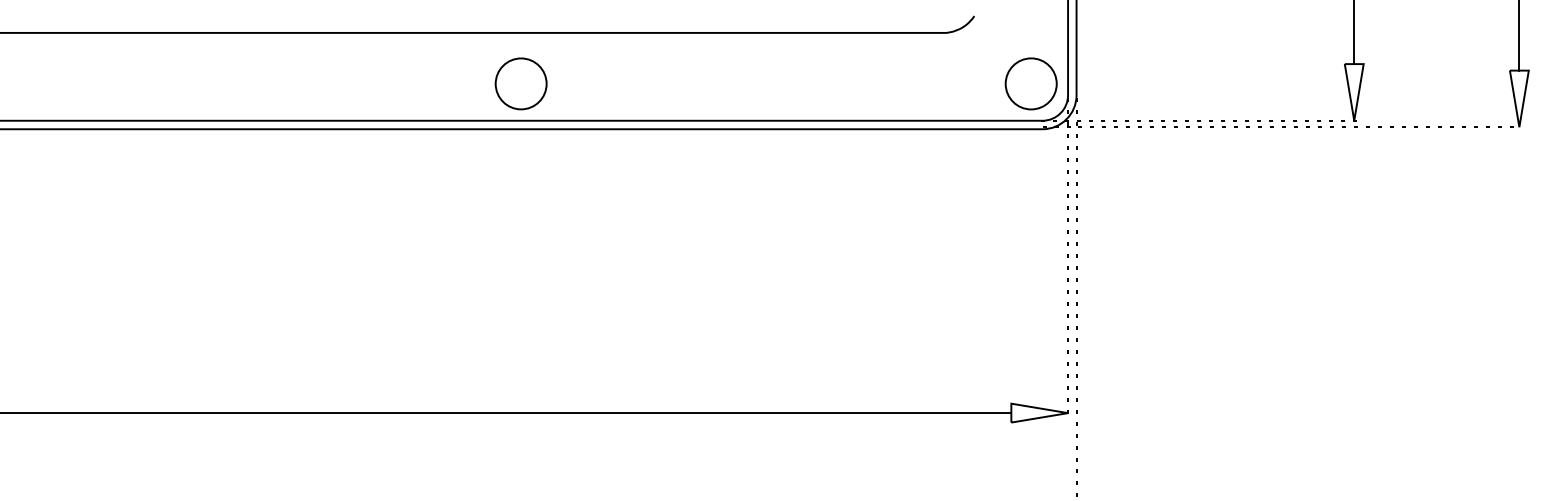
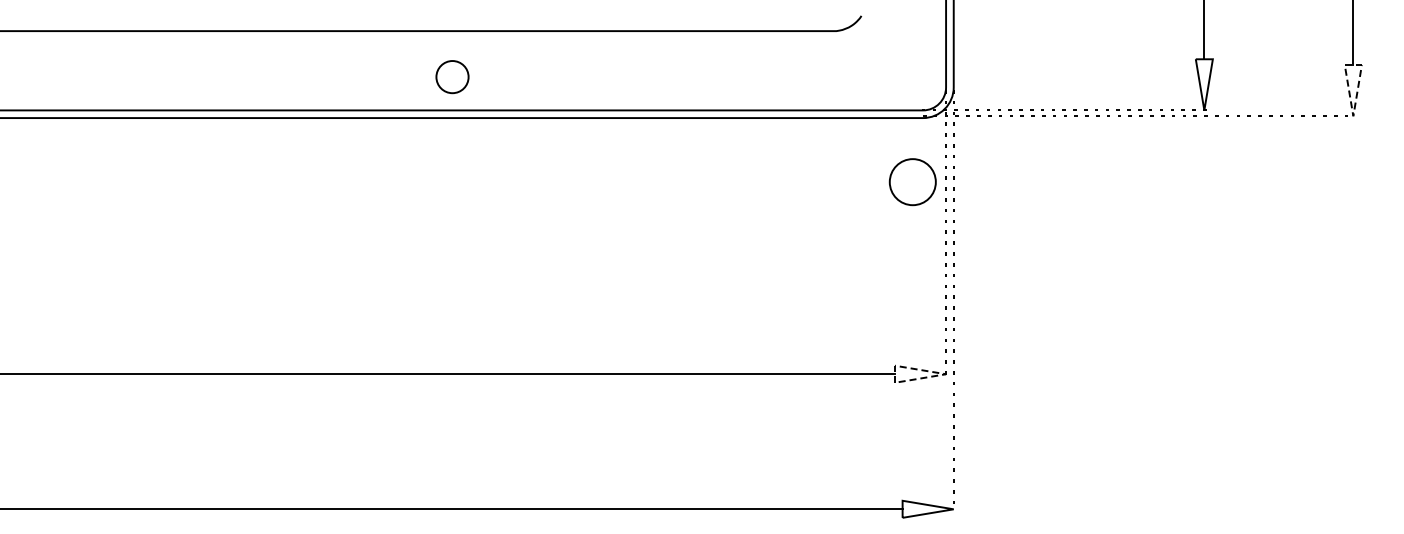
circle: (521, 83) -> (452, 76), size x0.7
circle: (1030, 84) -> (912, 182), moved
line: (1520, 117) -> (1354, 107), solid -> dashed
line: (1058, 411) -> (937, 372), solid -> dashed

